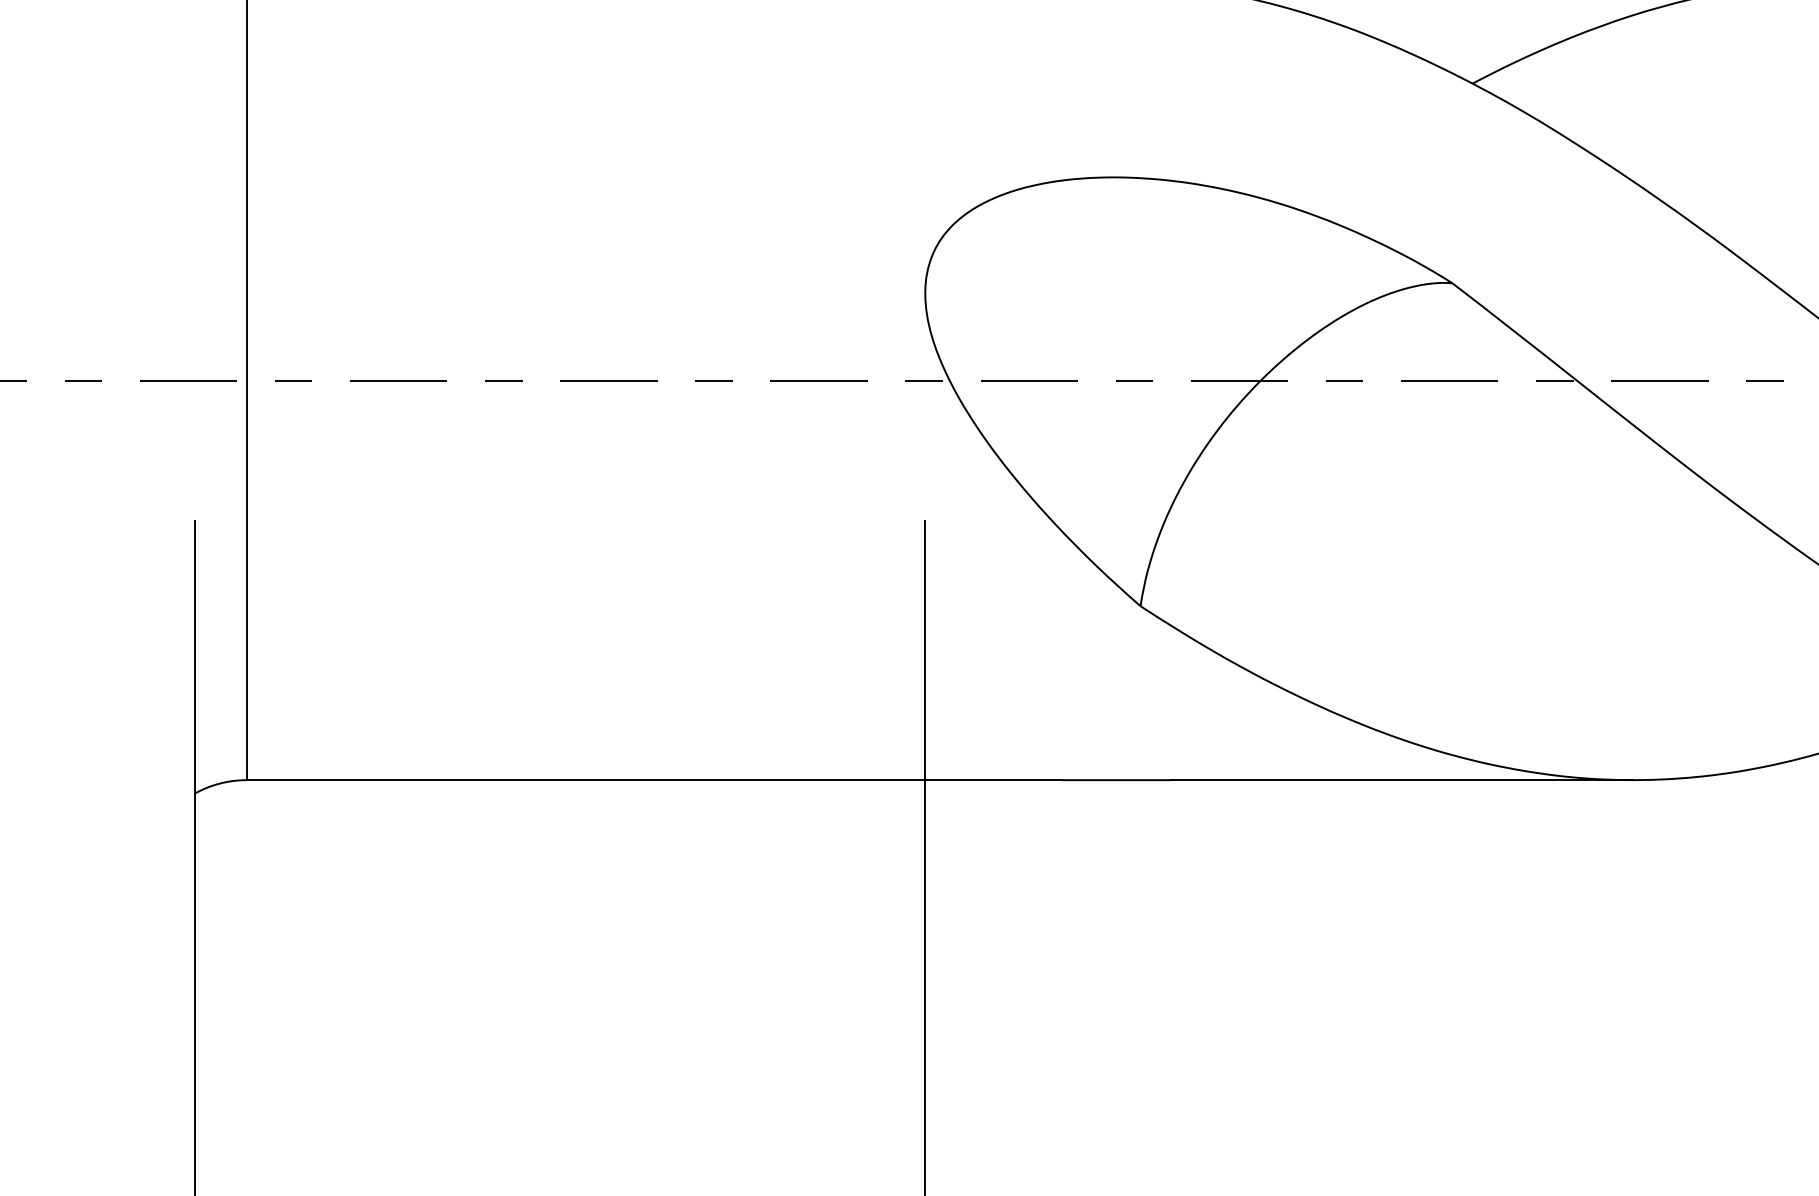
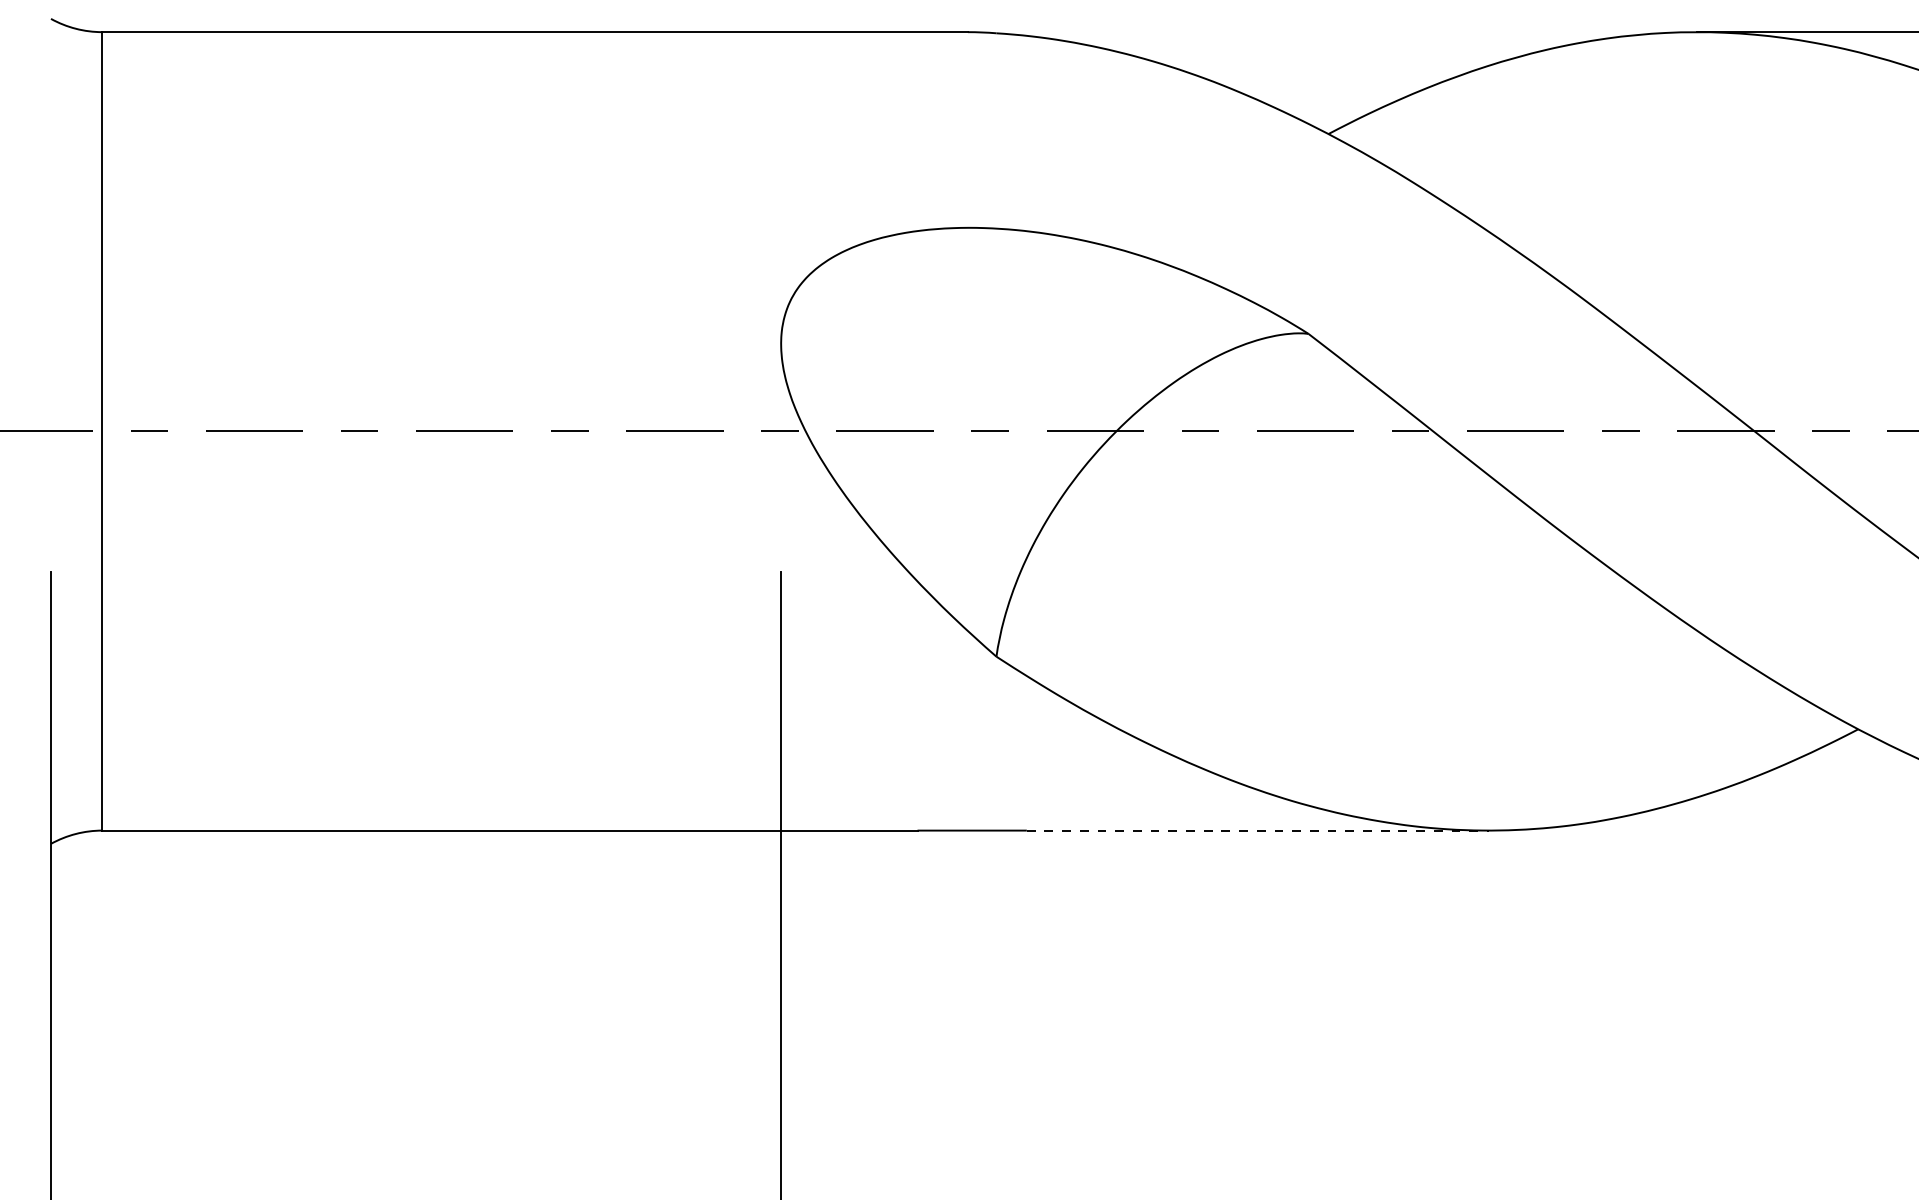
line: (1402, 780) -> (1258, 830), solid -> dashed

